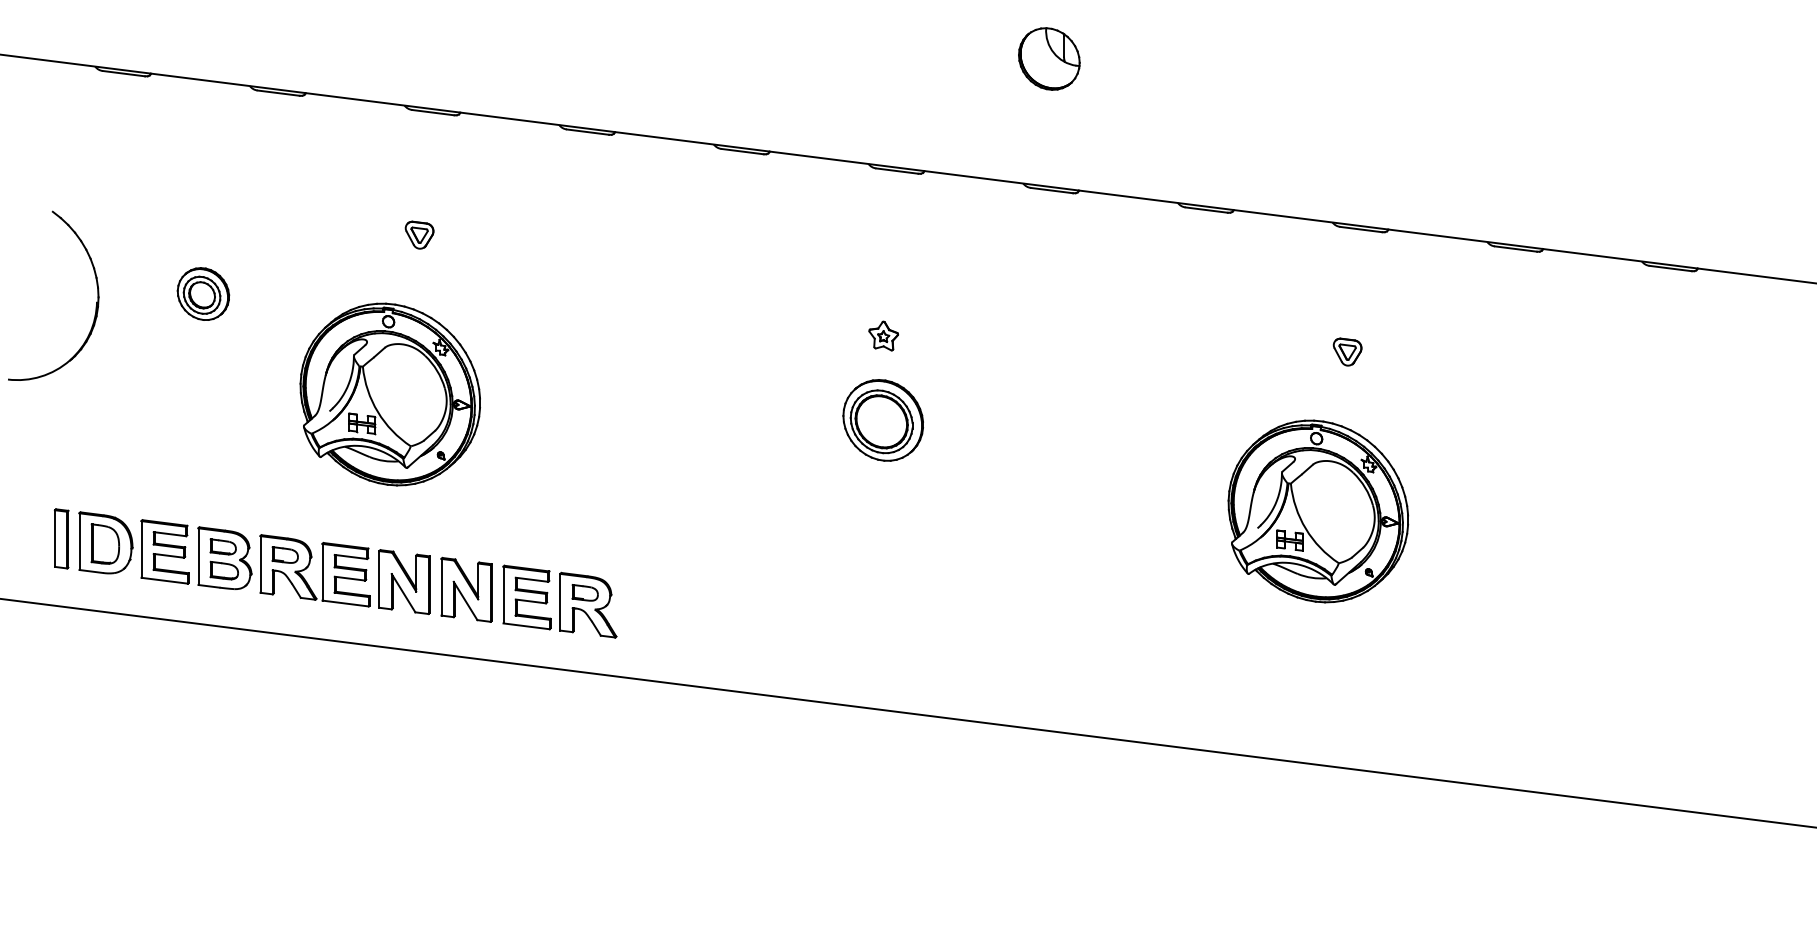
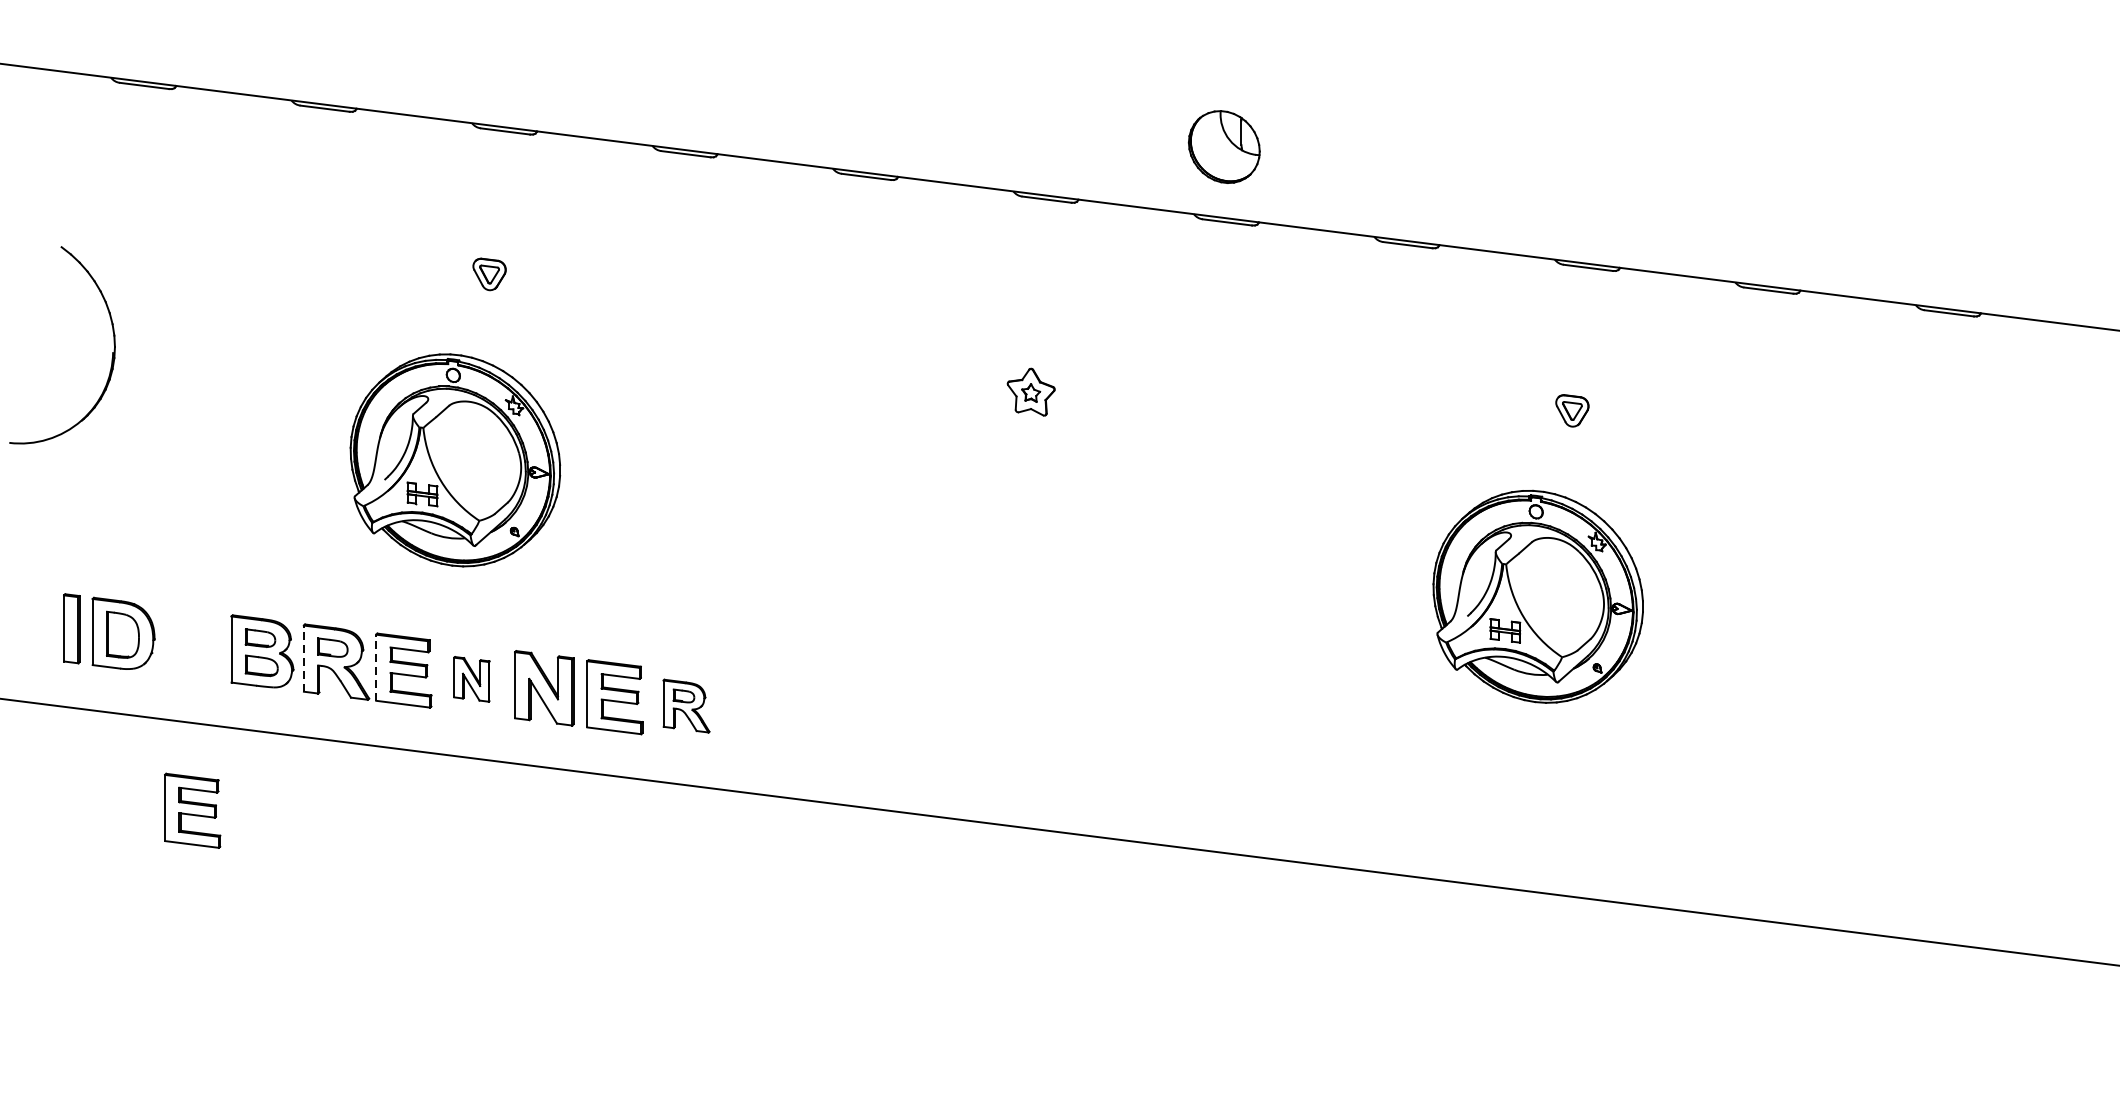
part: (1049, 58) -> (1224, 146), moved
part: (203, 293) -> (237, 342), removed
part: (883, 335) -> (1030, 391), size x1.4
part: (882, 420) -> (1029, 490), removed
part: (164, 551) -> (191, 810), moved
line: (260, 563) -> (303, 657), solid -> dashed
line: (322, 571) -> (376, 666), solid -> dashed
part: (404, 582) -> (471, 679), size x0.6
part: (588, 604) -> (686, 705), size x0.7

